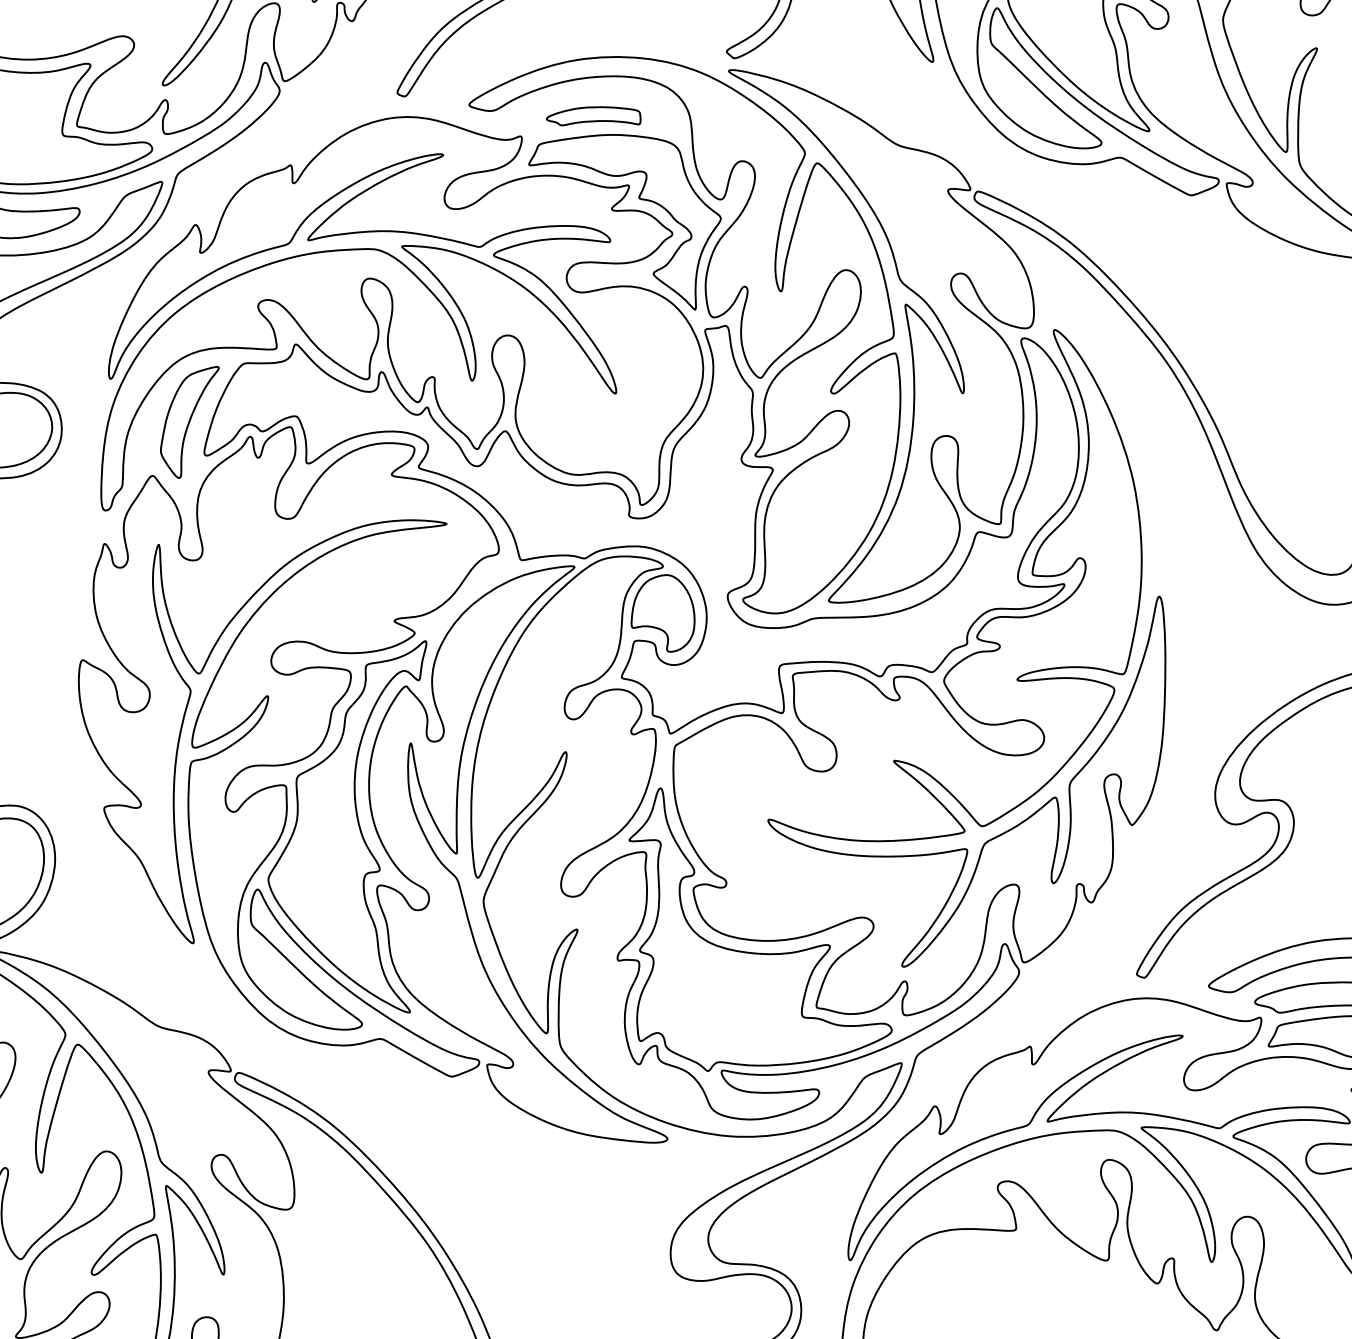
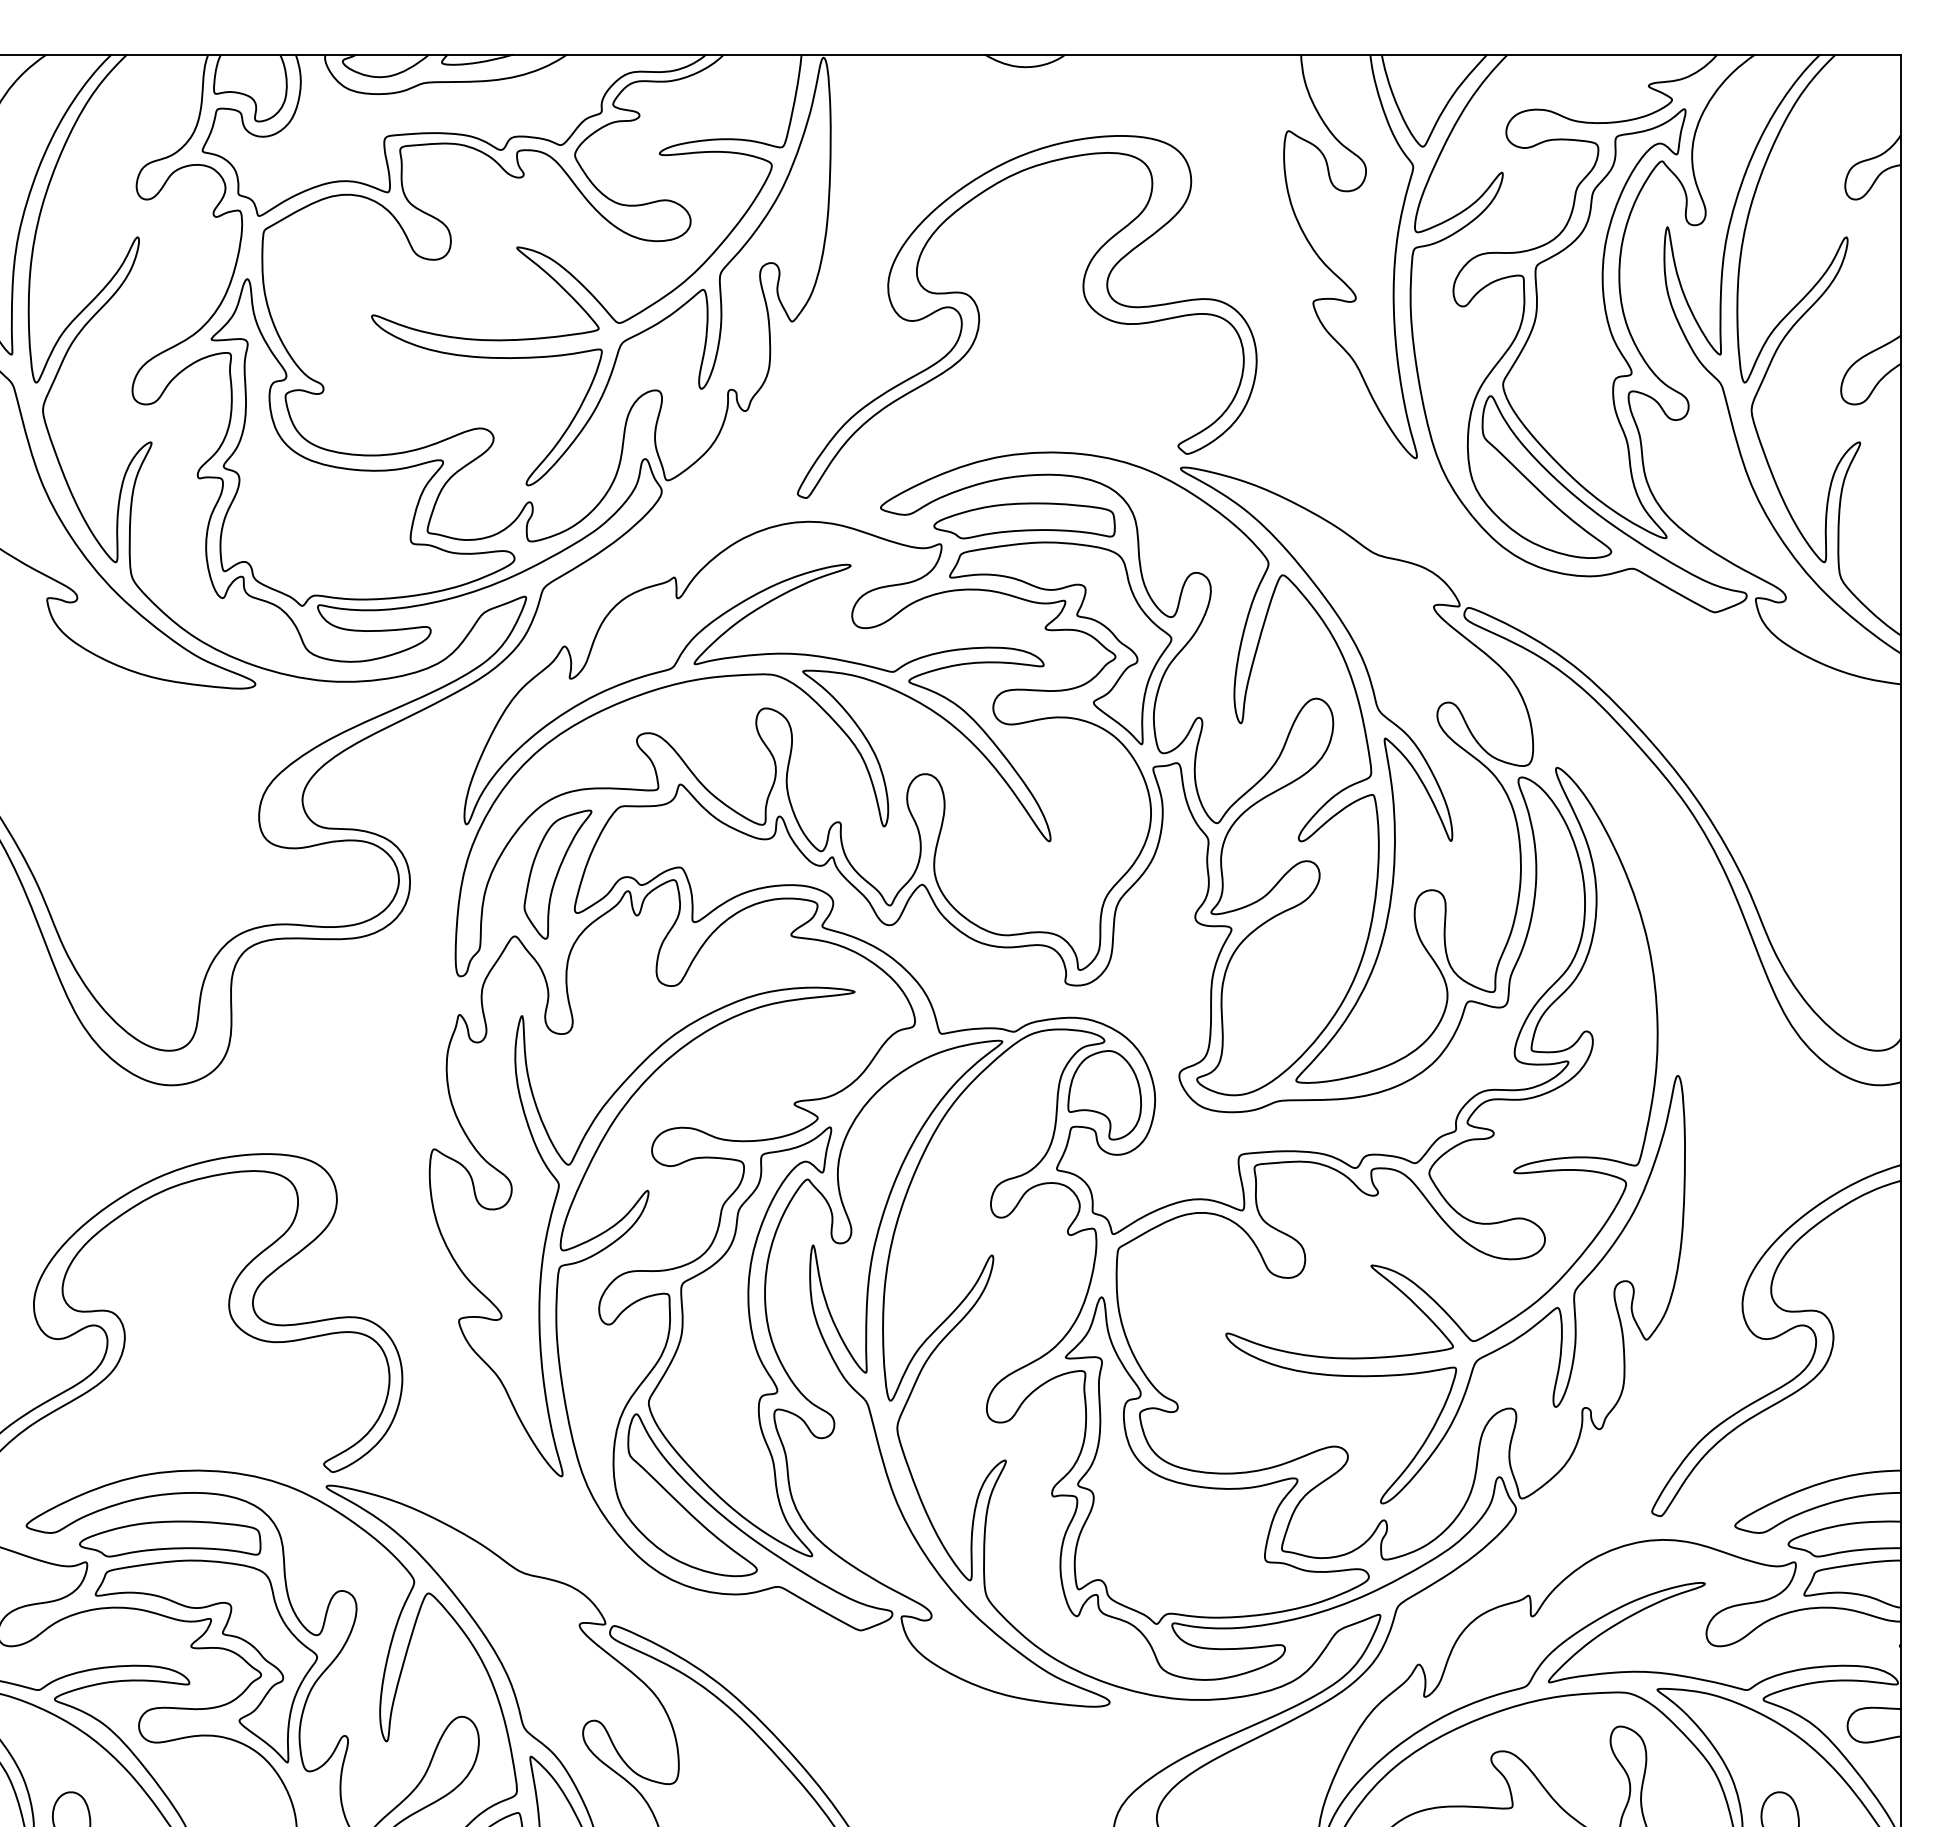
part: (593, 115) -> (1024, 520), size x1.67

